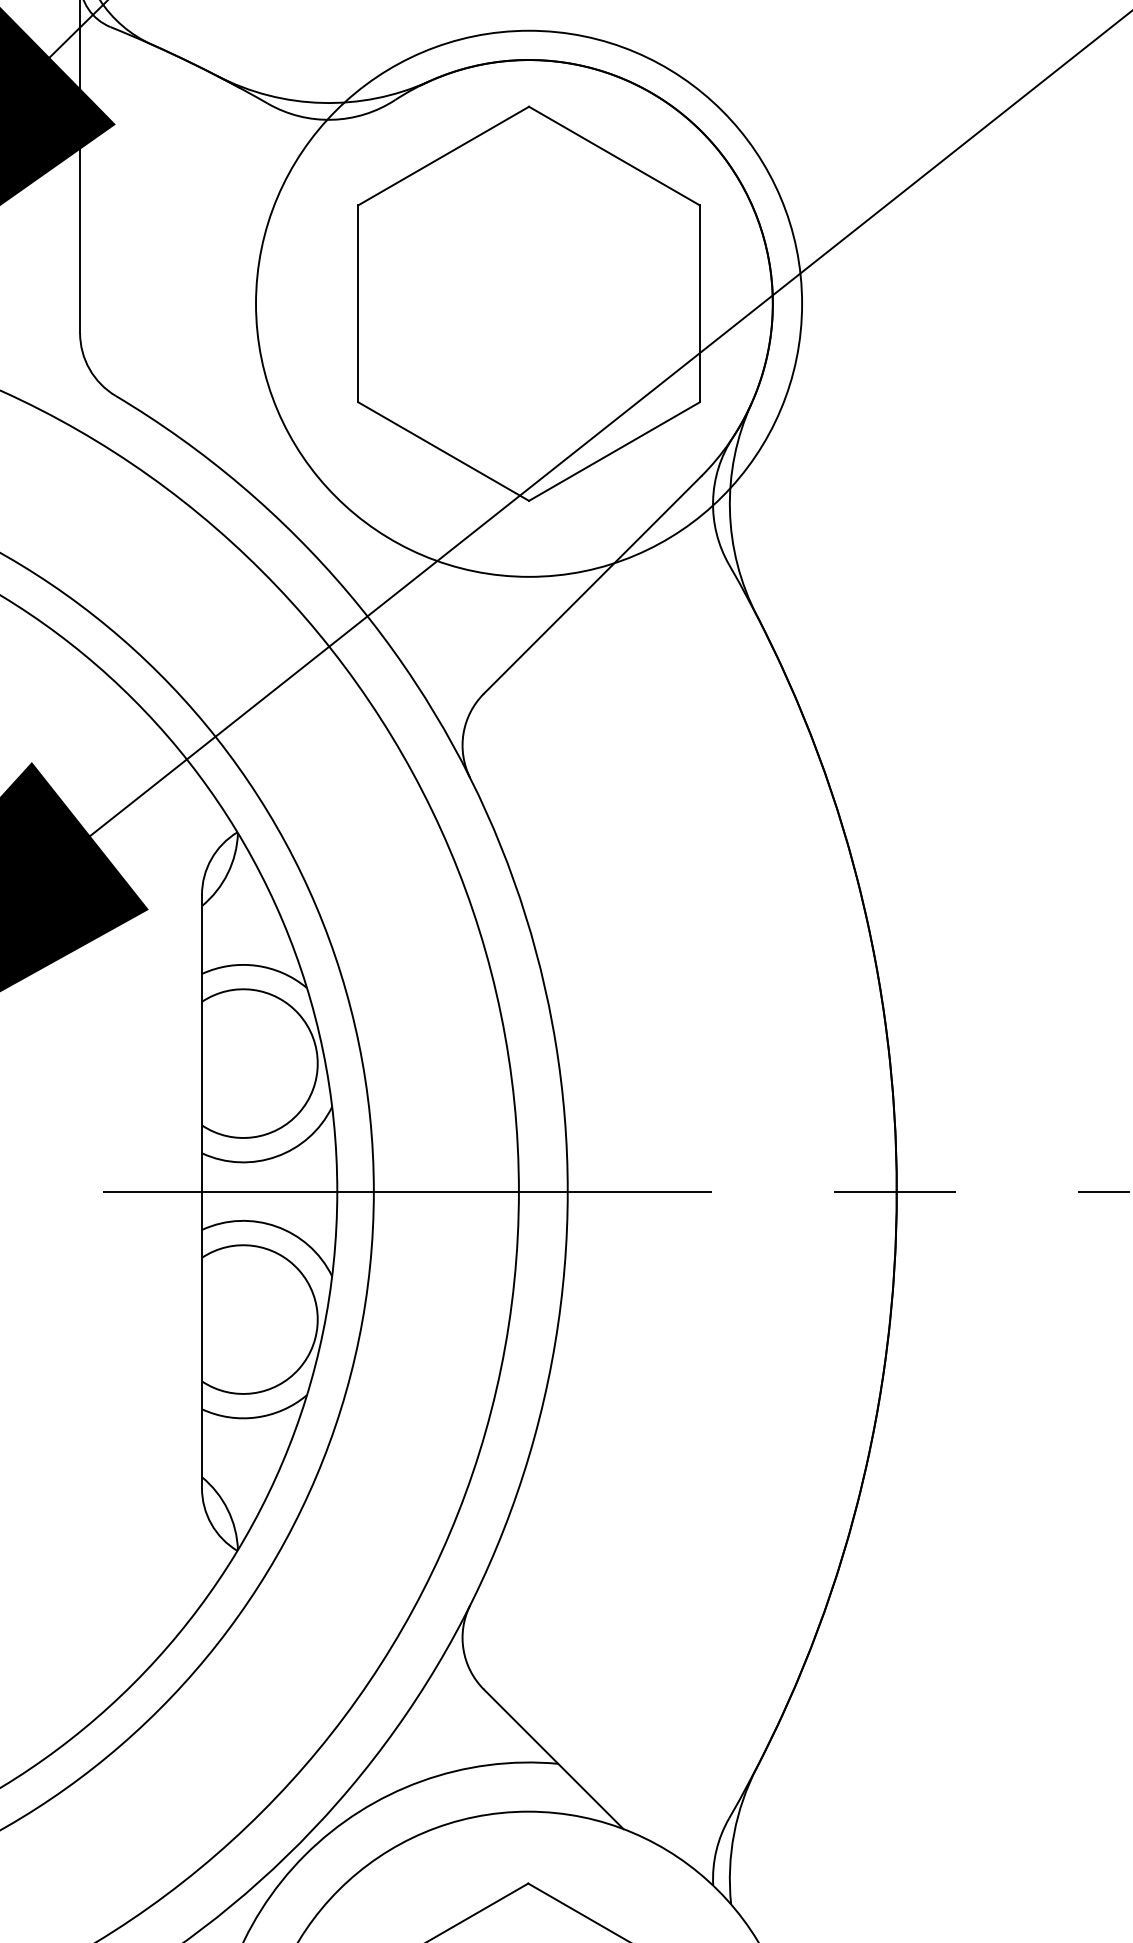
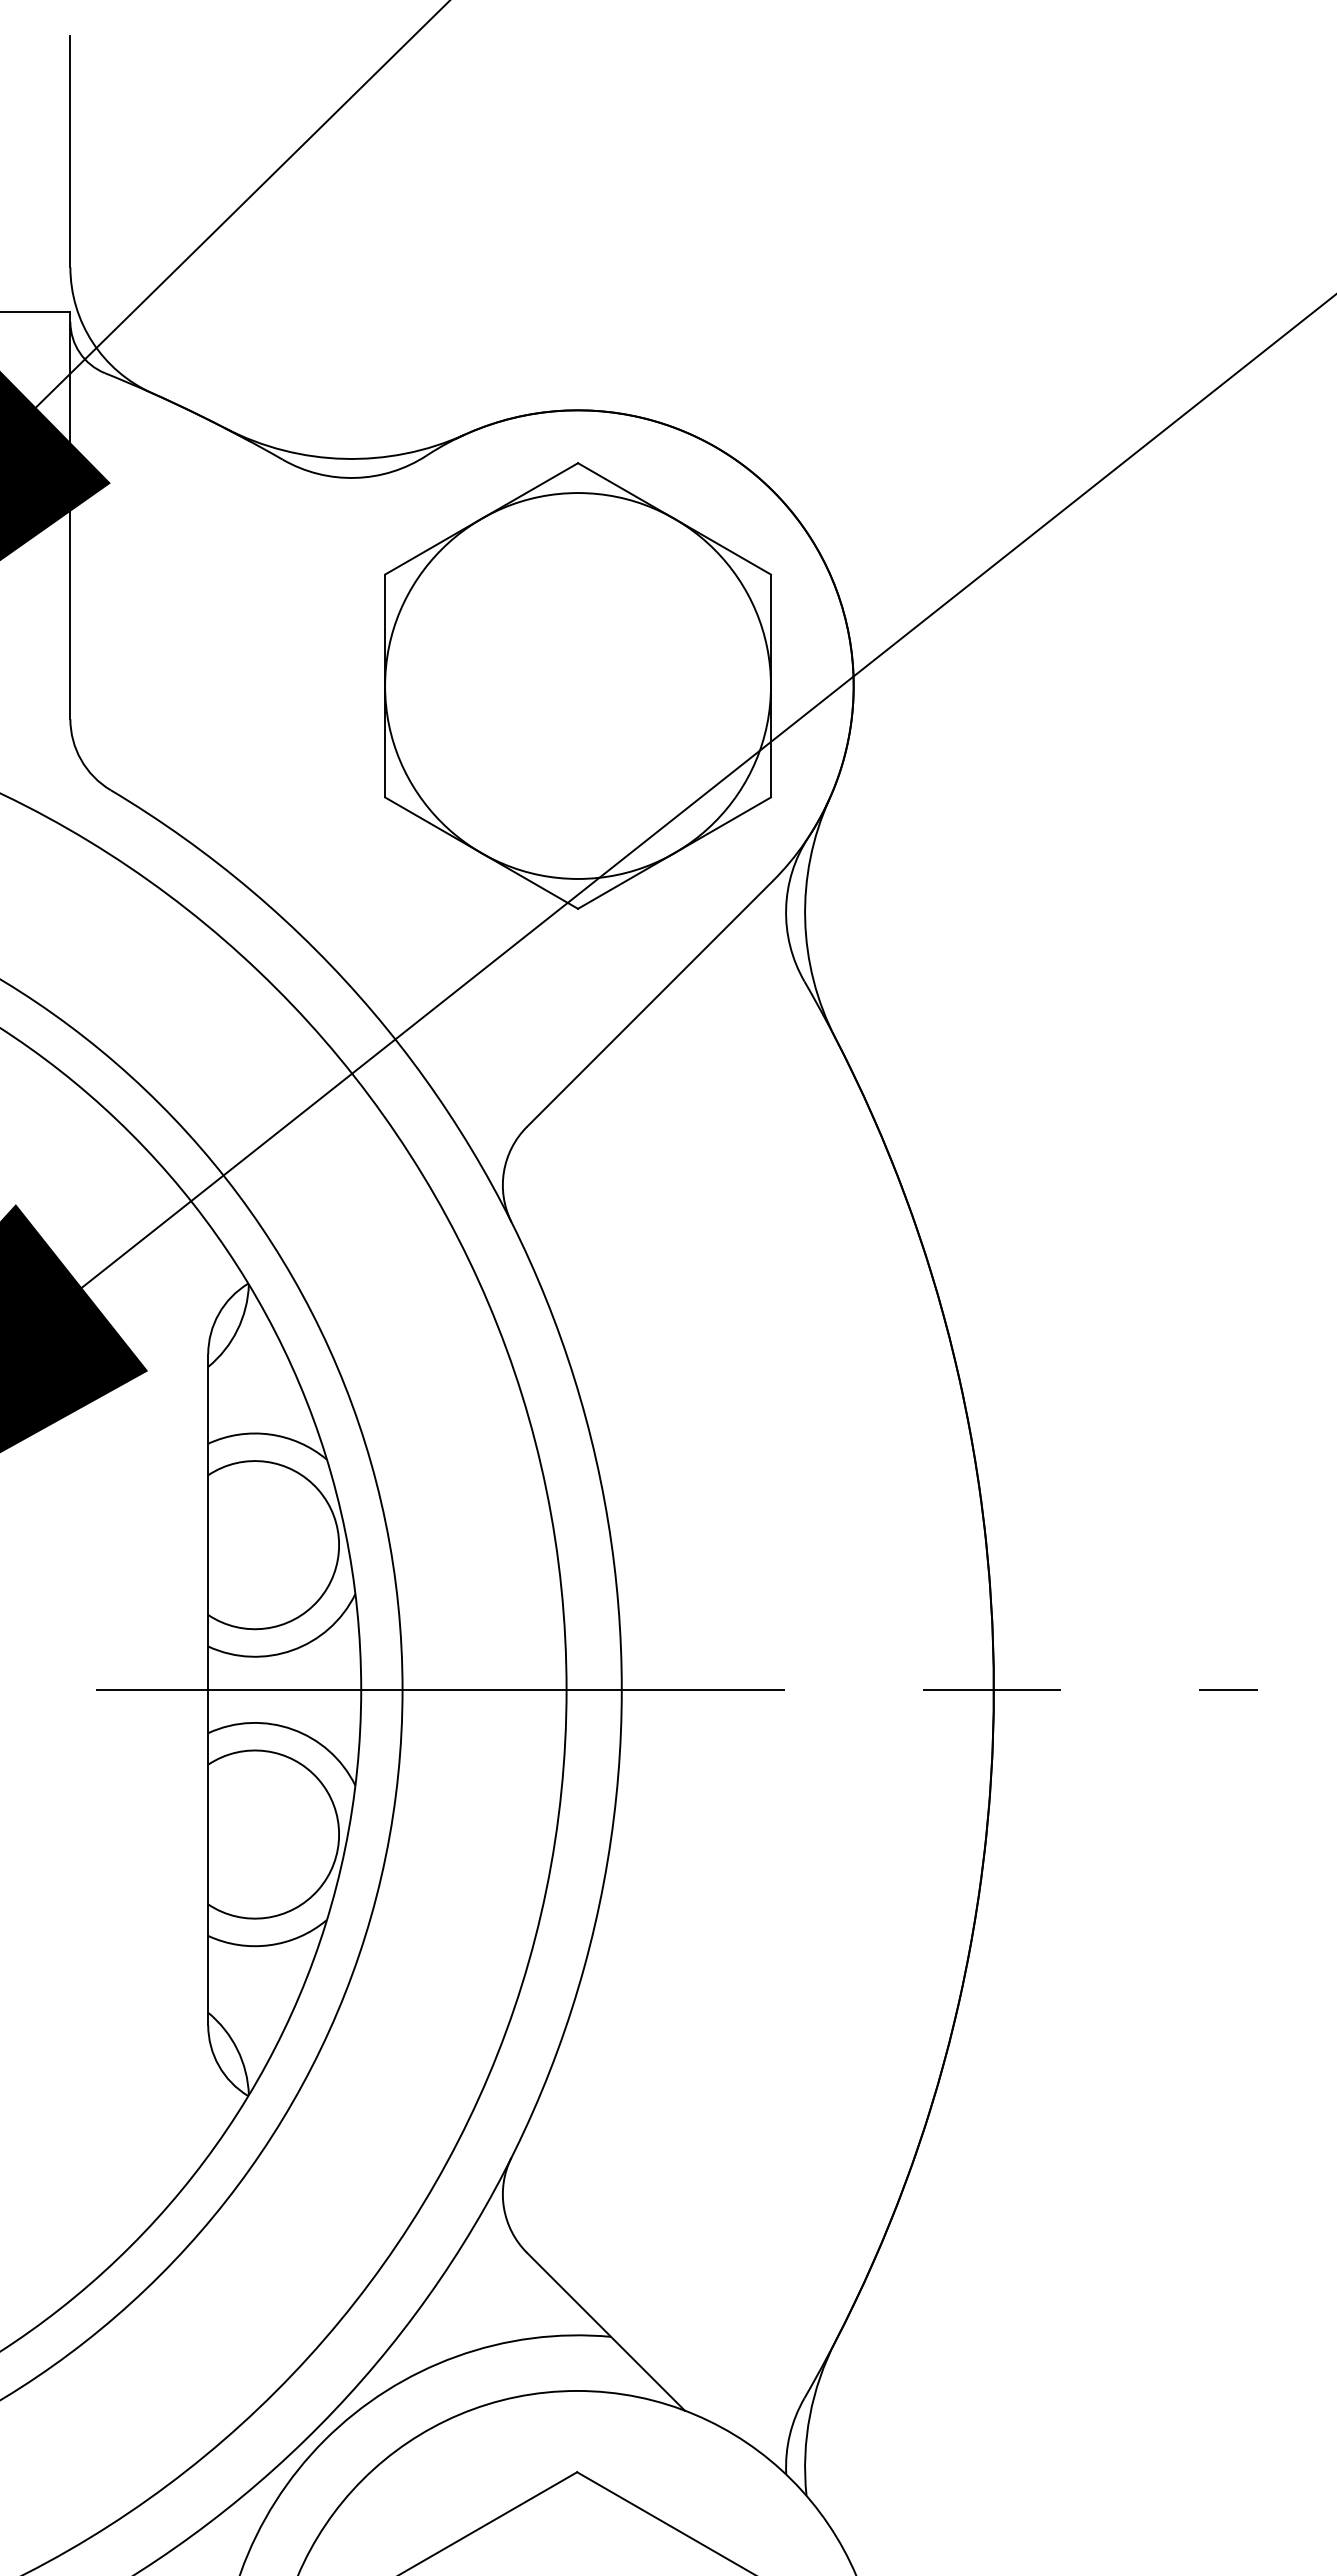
circle: (529, 303) -> (578, 685), size x0.62

